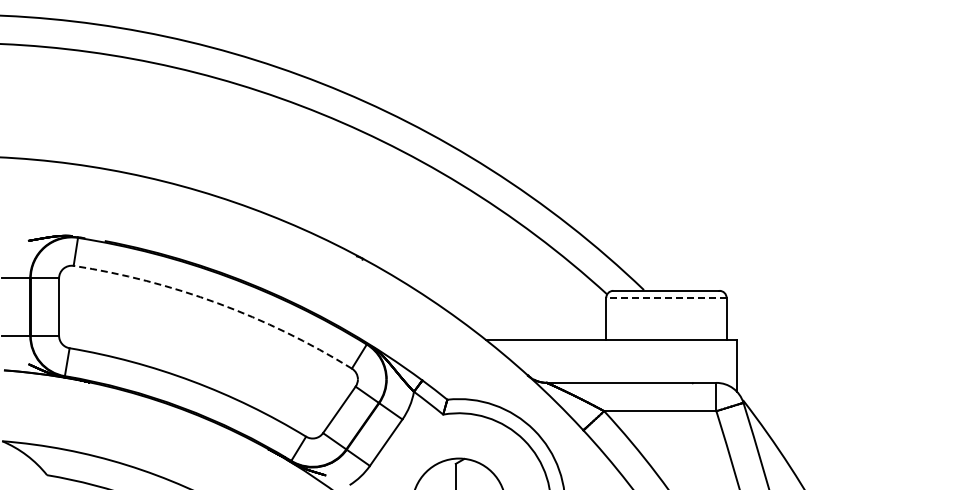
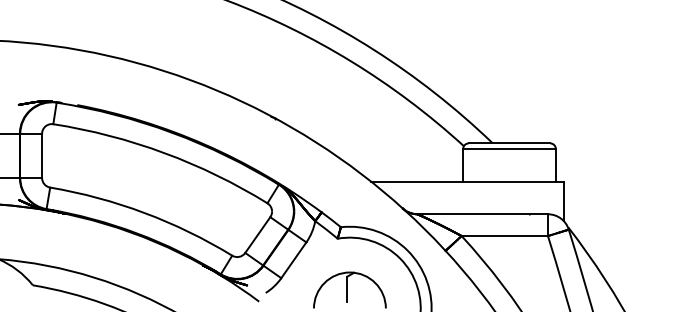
line: (665, 297) -> (508, 148), dashed -> solid
arc: (217, 303) -> (164, 153), dashed -> solid

